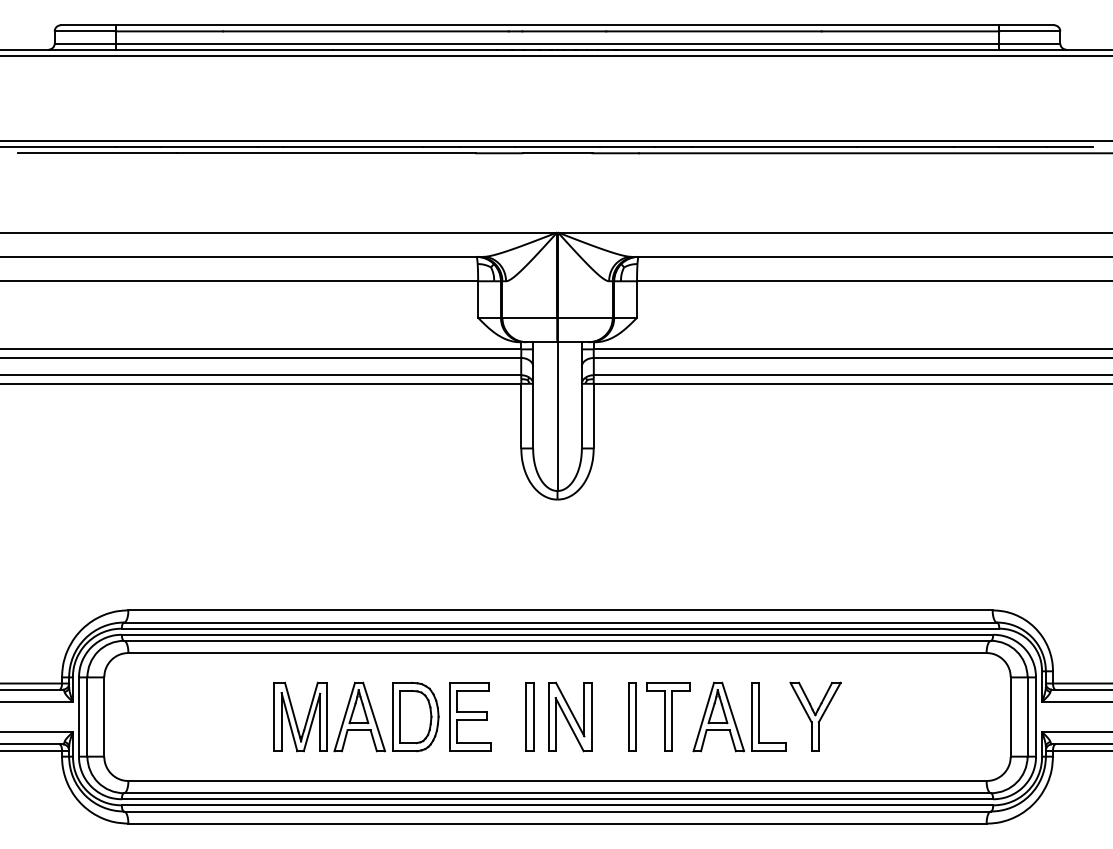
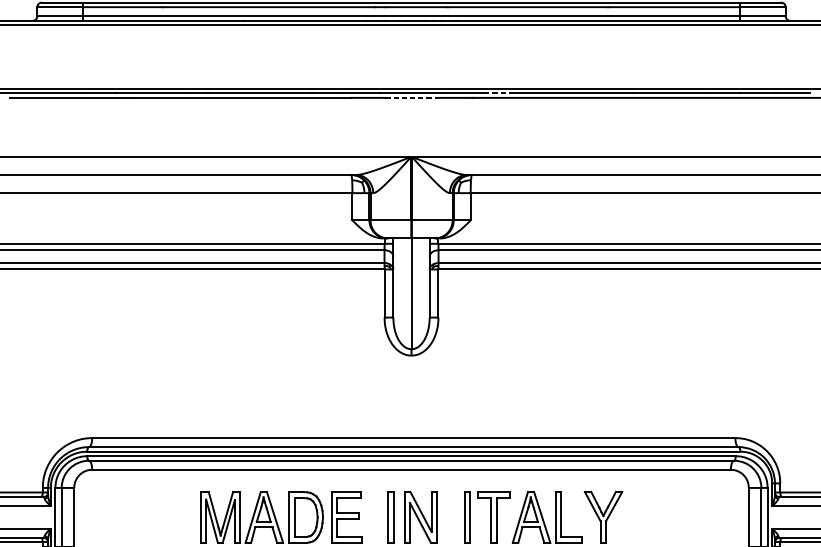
line: (674, 147) -> (498, 93), solid -> dashed
line: (557, 153) -> (411, 98), solid -> dashed

